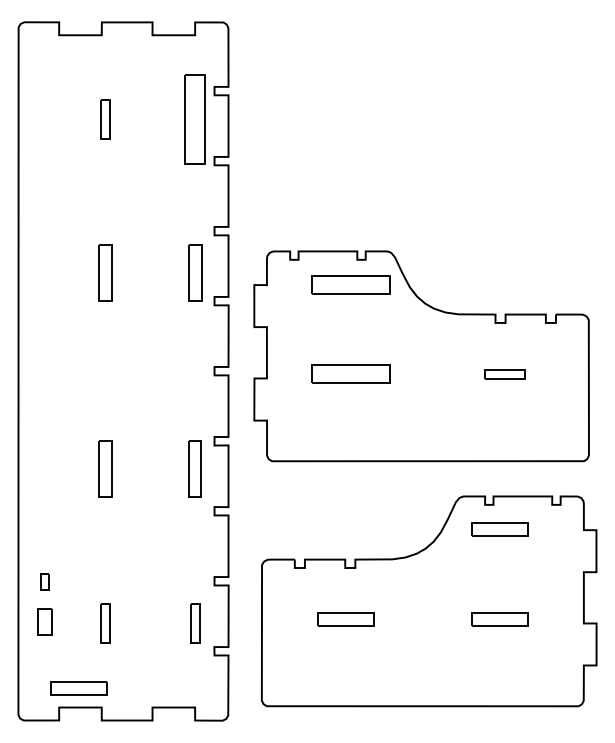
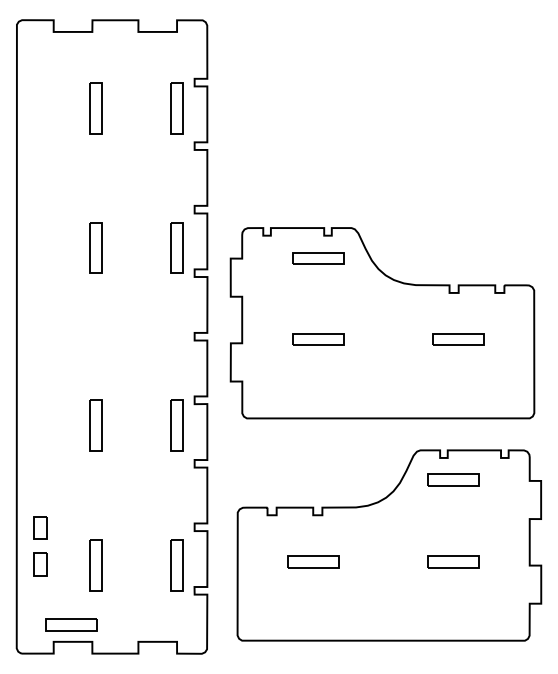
part: (195, 118) -> (177, 107), size x0.62
part: (105, 119) -> (95, 108), size x1.43
part: (350, 284) -> (318, 258), size x0.71
part: (350, 374) -> (318, 339), size x0.71
part: (504, 374) -> (457, 339), size x1.43
part: (44, 581) -> (40, 527), size x1.67
part: (105, 623) -> (95, 565), size x1.43
part: (194, 623) -> (176, 565), size x1.43

